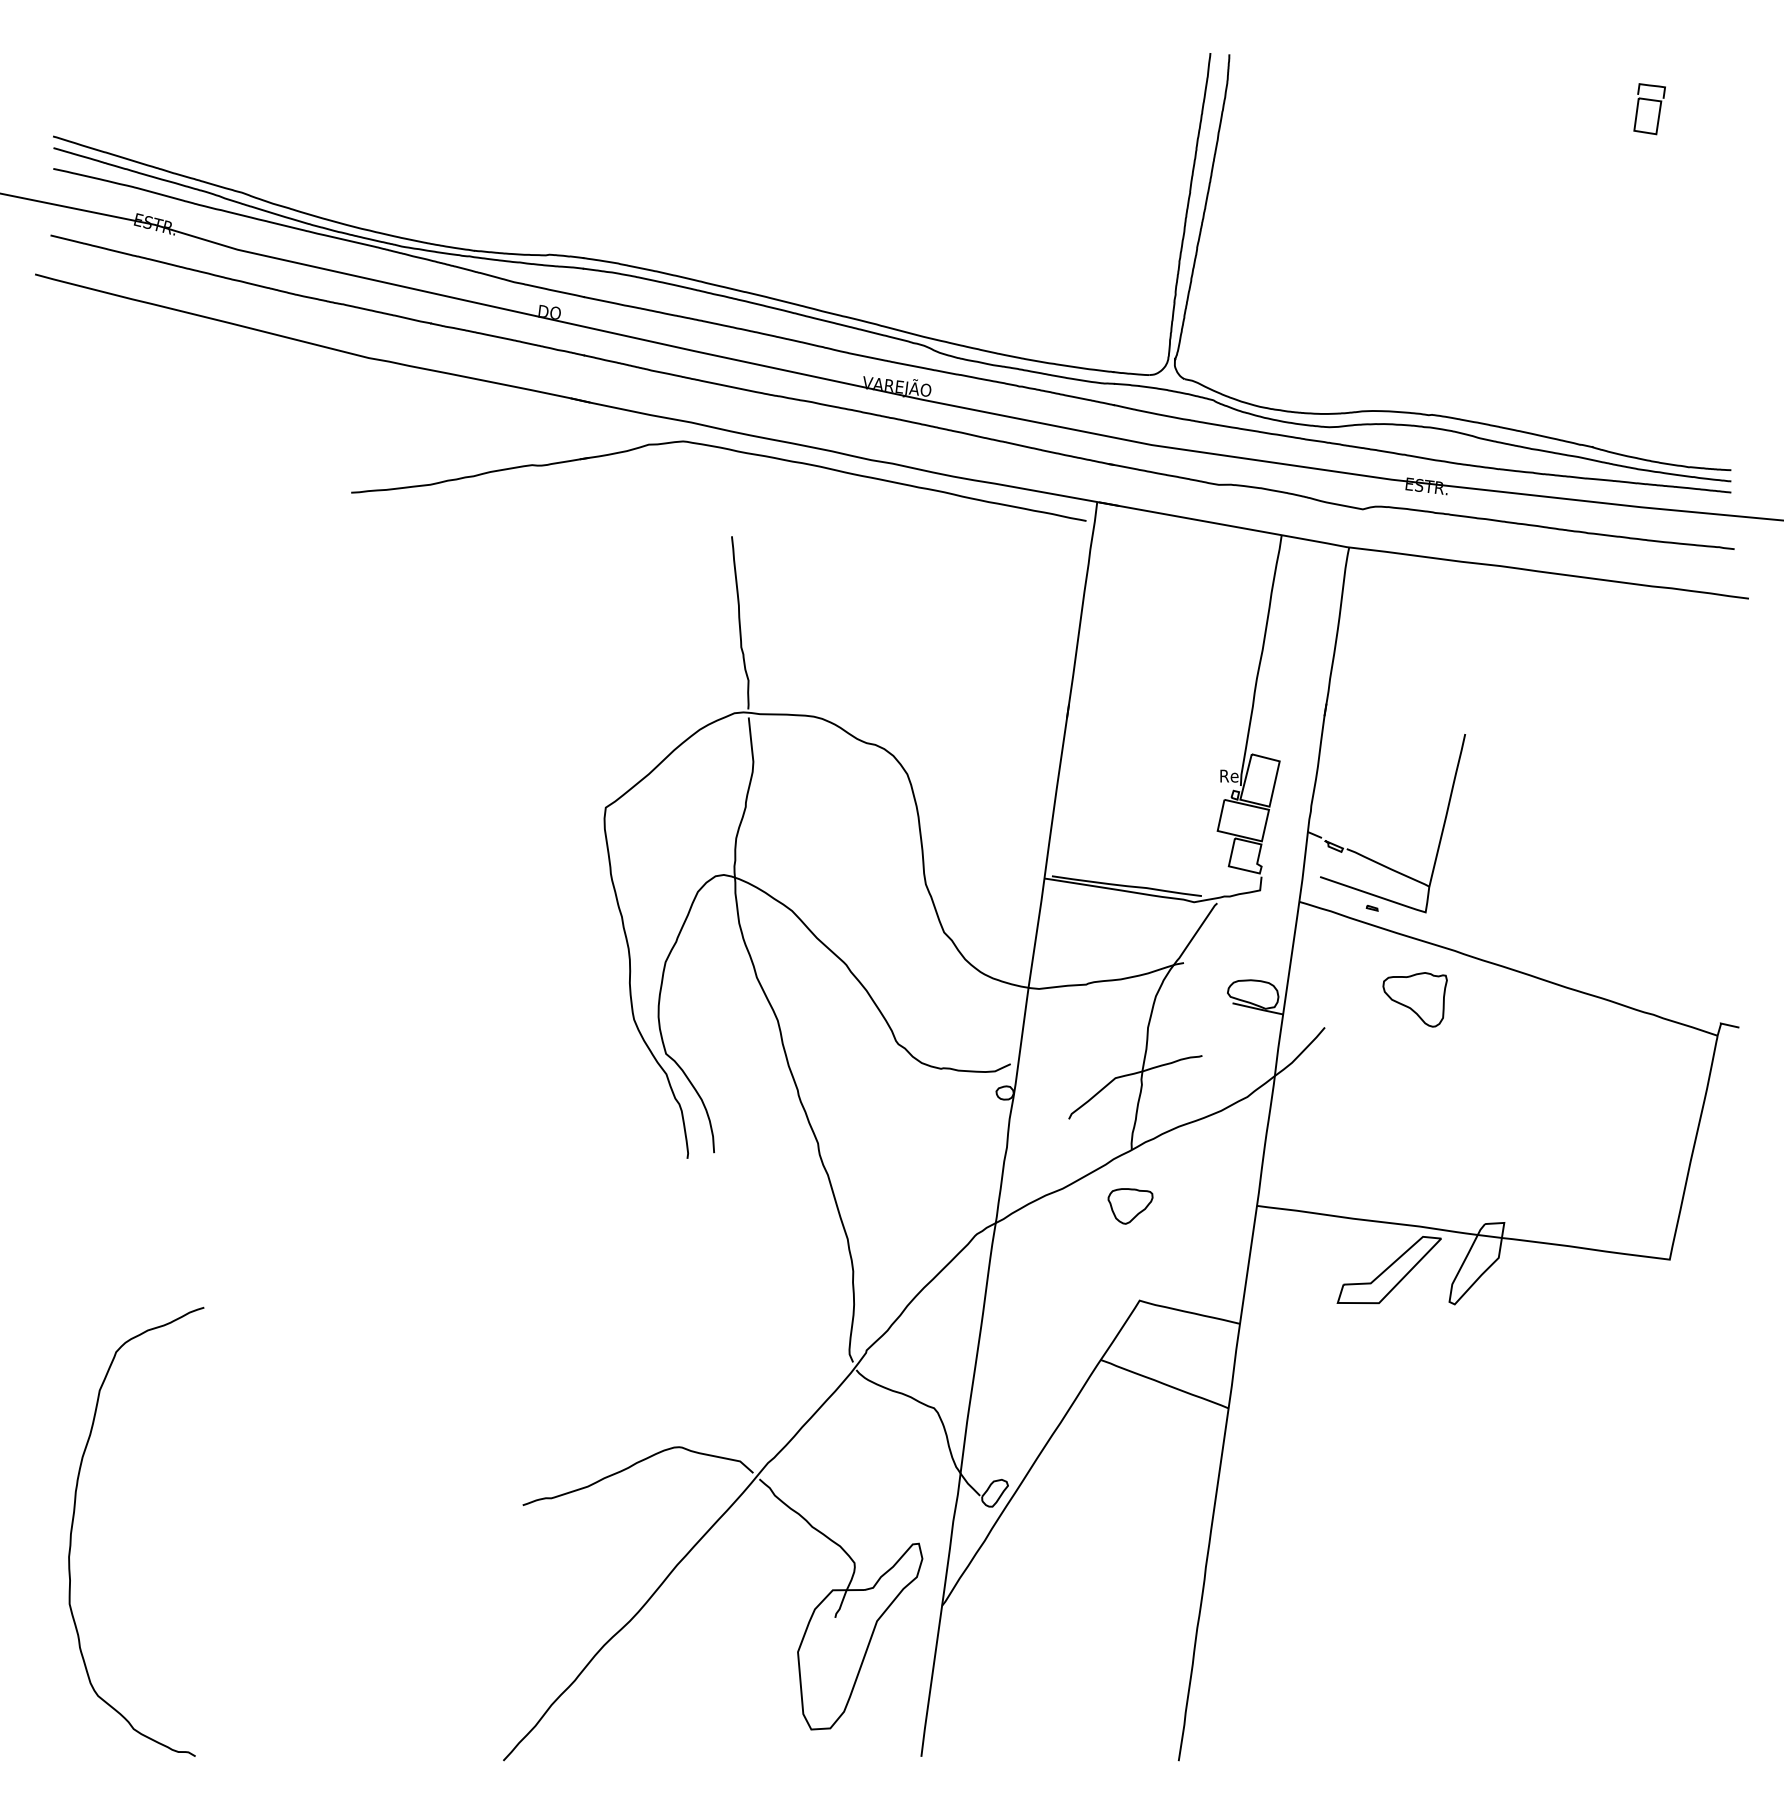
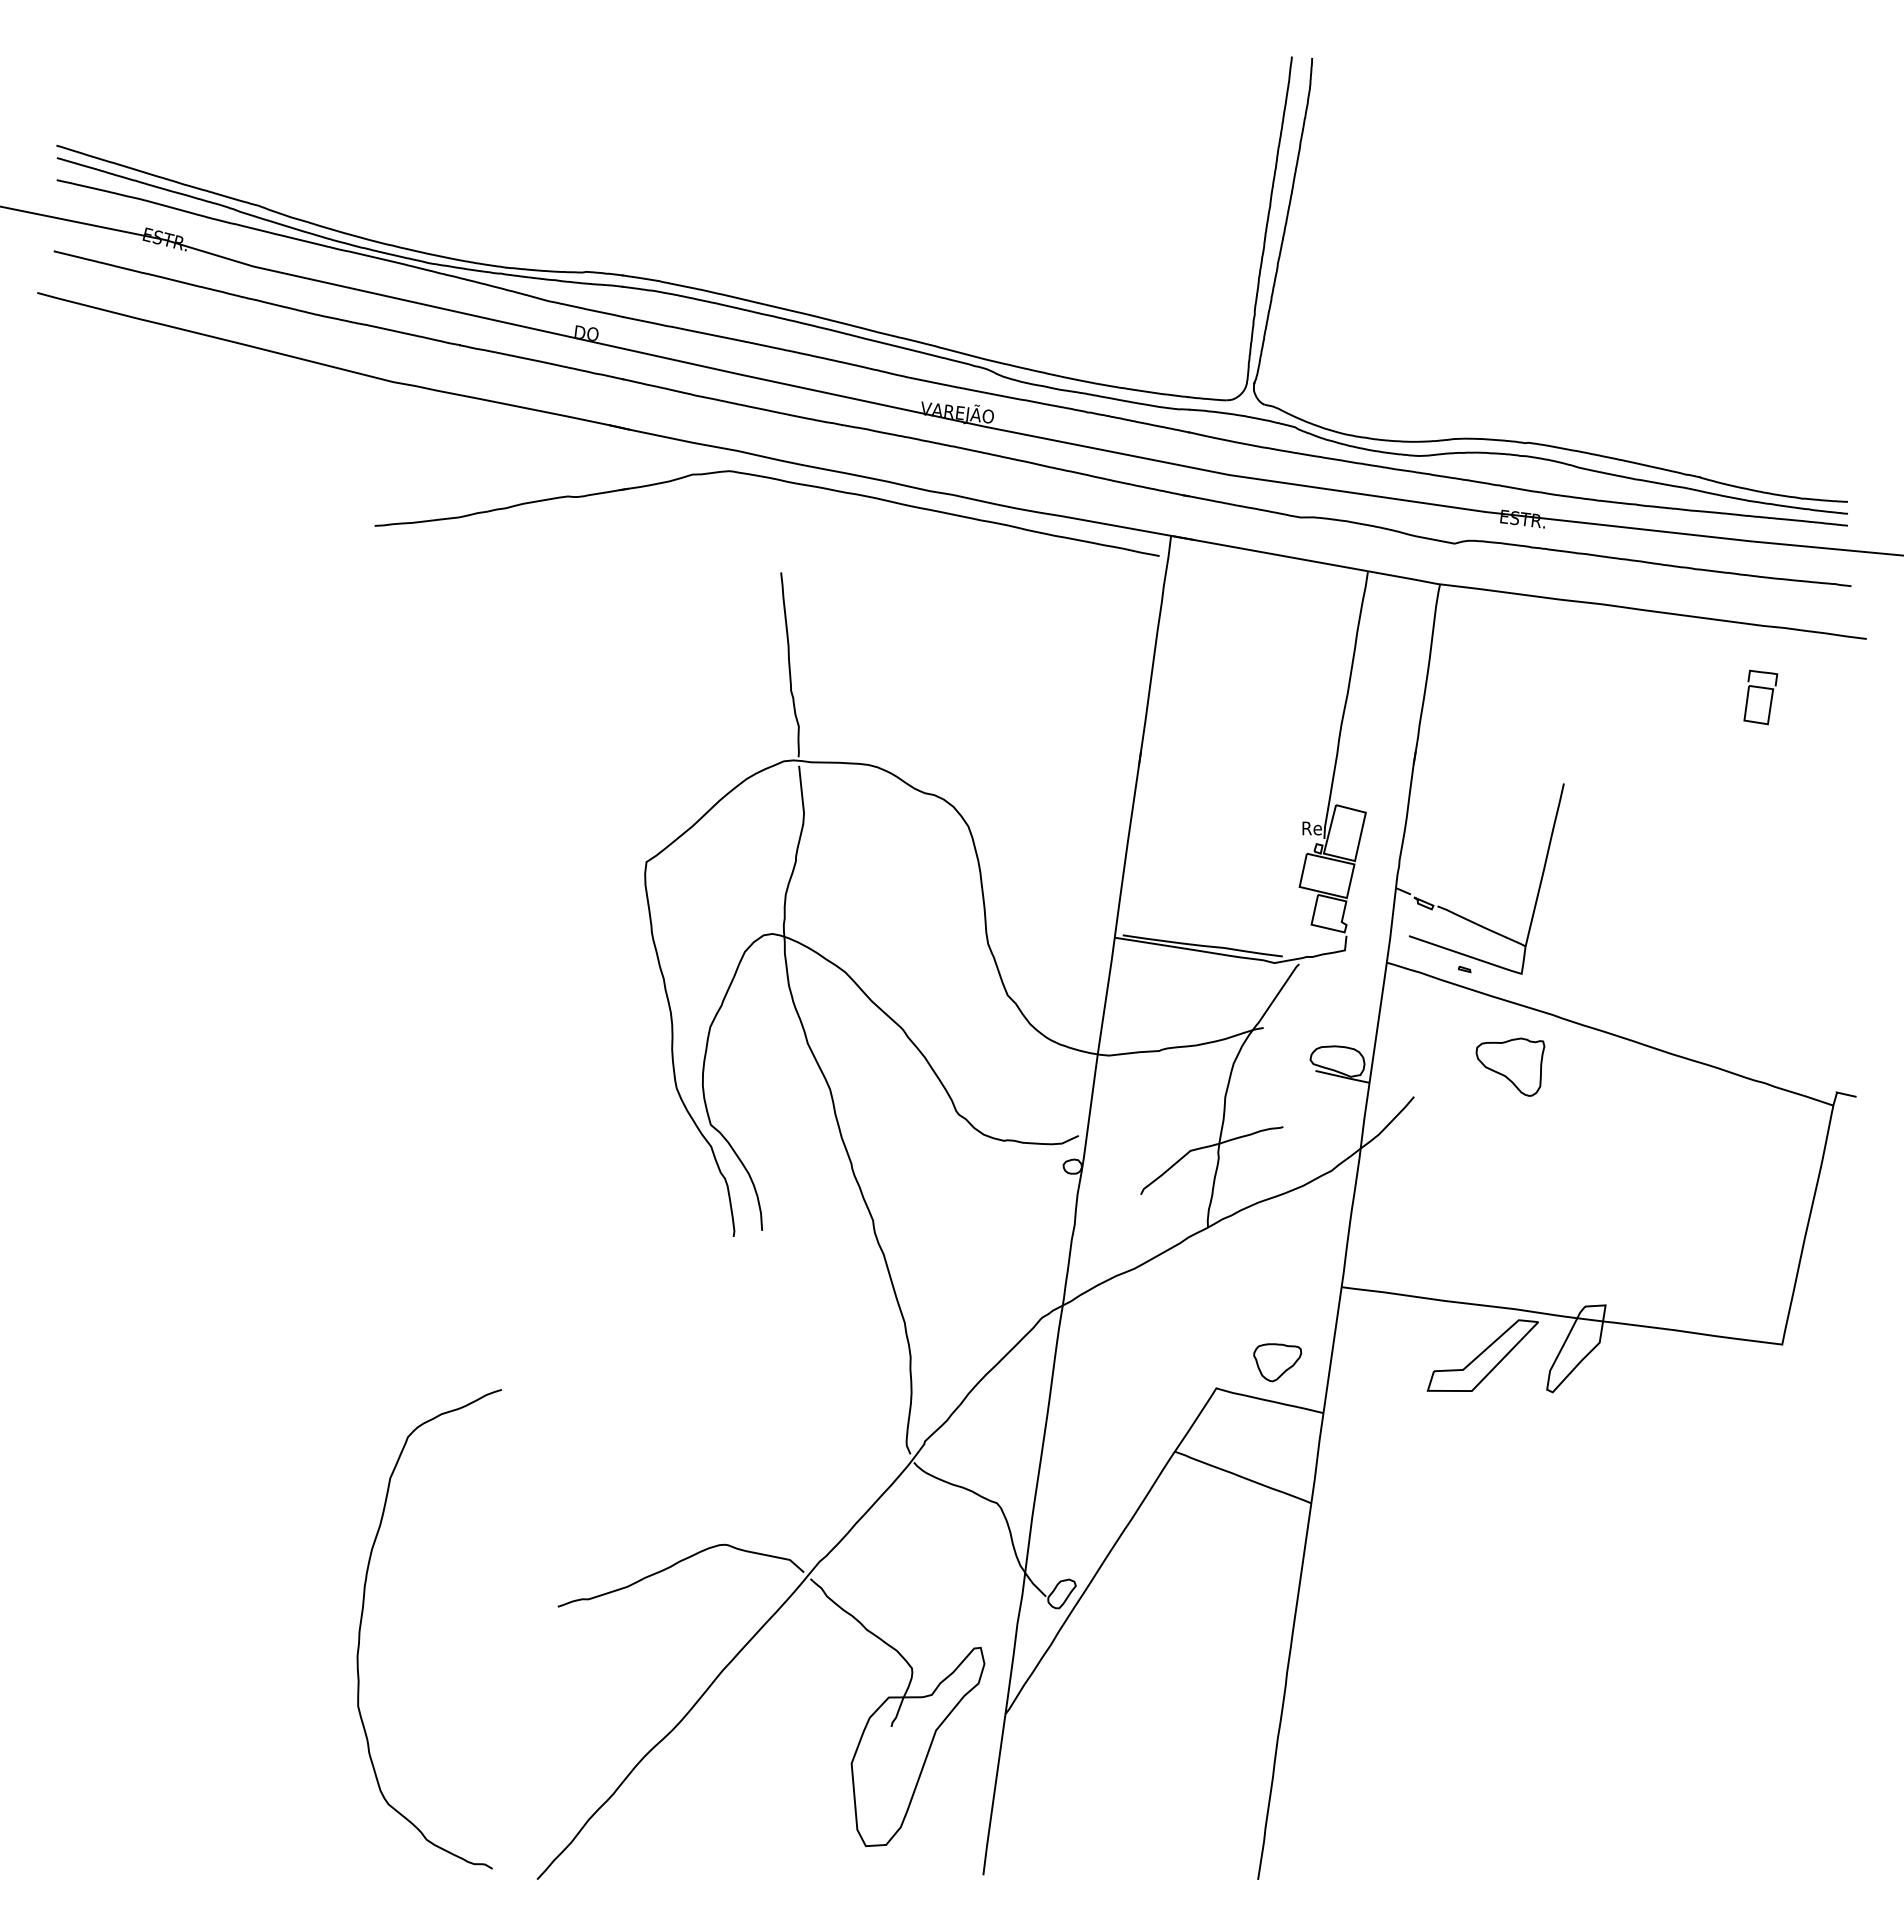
part: (1649, 109) -> (1760, 697), moved
part: (1130, 1206) -> (1277, 1362), moved
curve: (73, 1522) -> (362, 1619), moved

